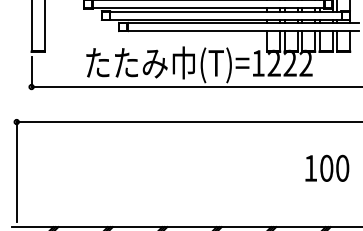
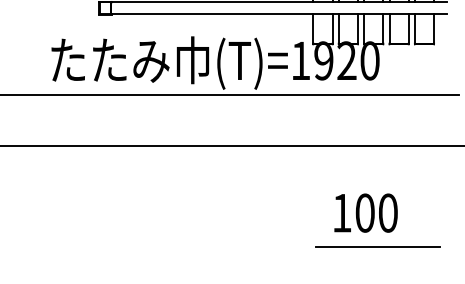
text: (289, 62) -> (346, 59), (T)=1222 -> (T)=1920
text: (327, 167) -> (366, 211), moved
line: (311, 192) -> (377, 248), added

